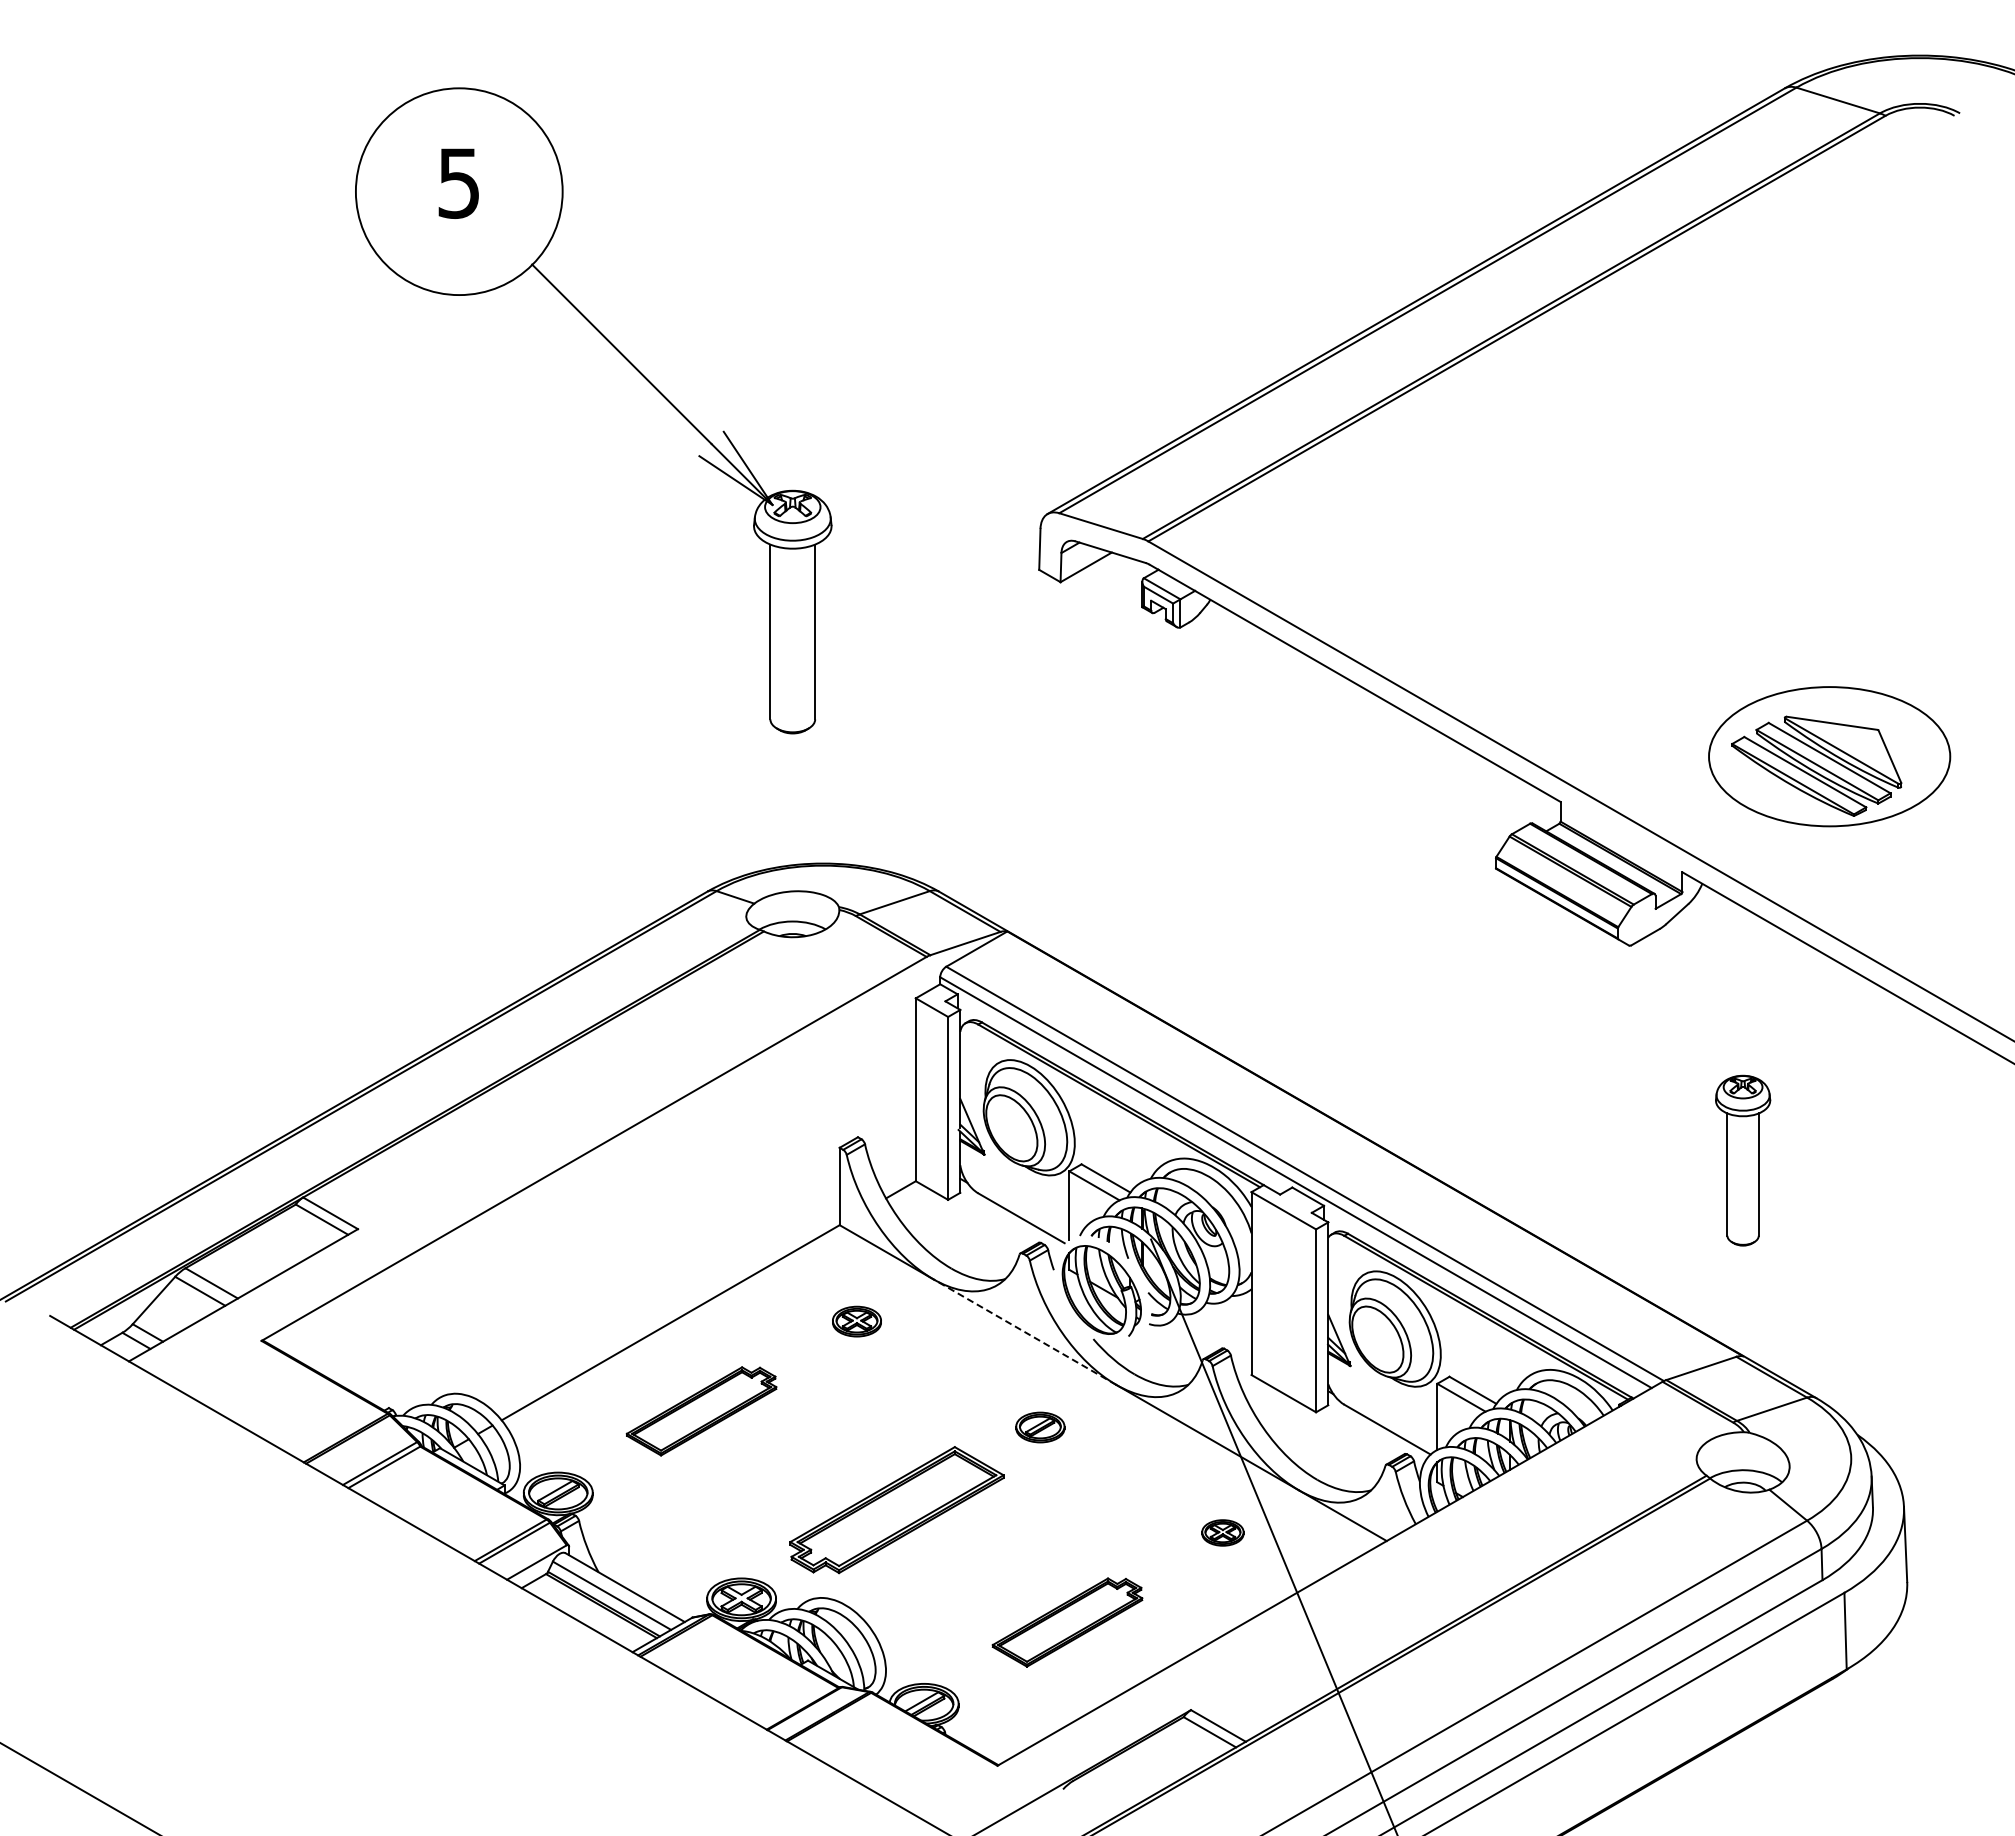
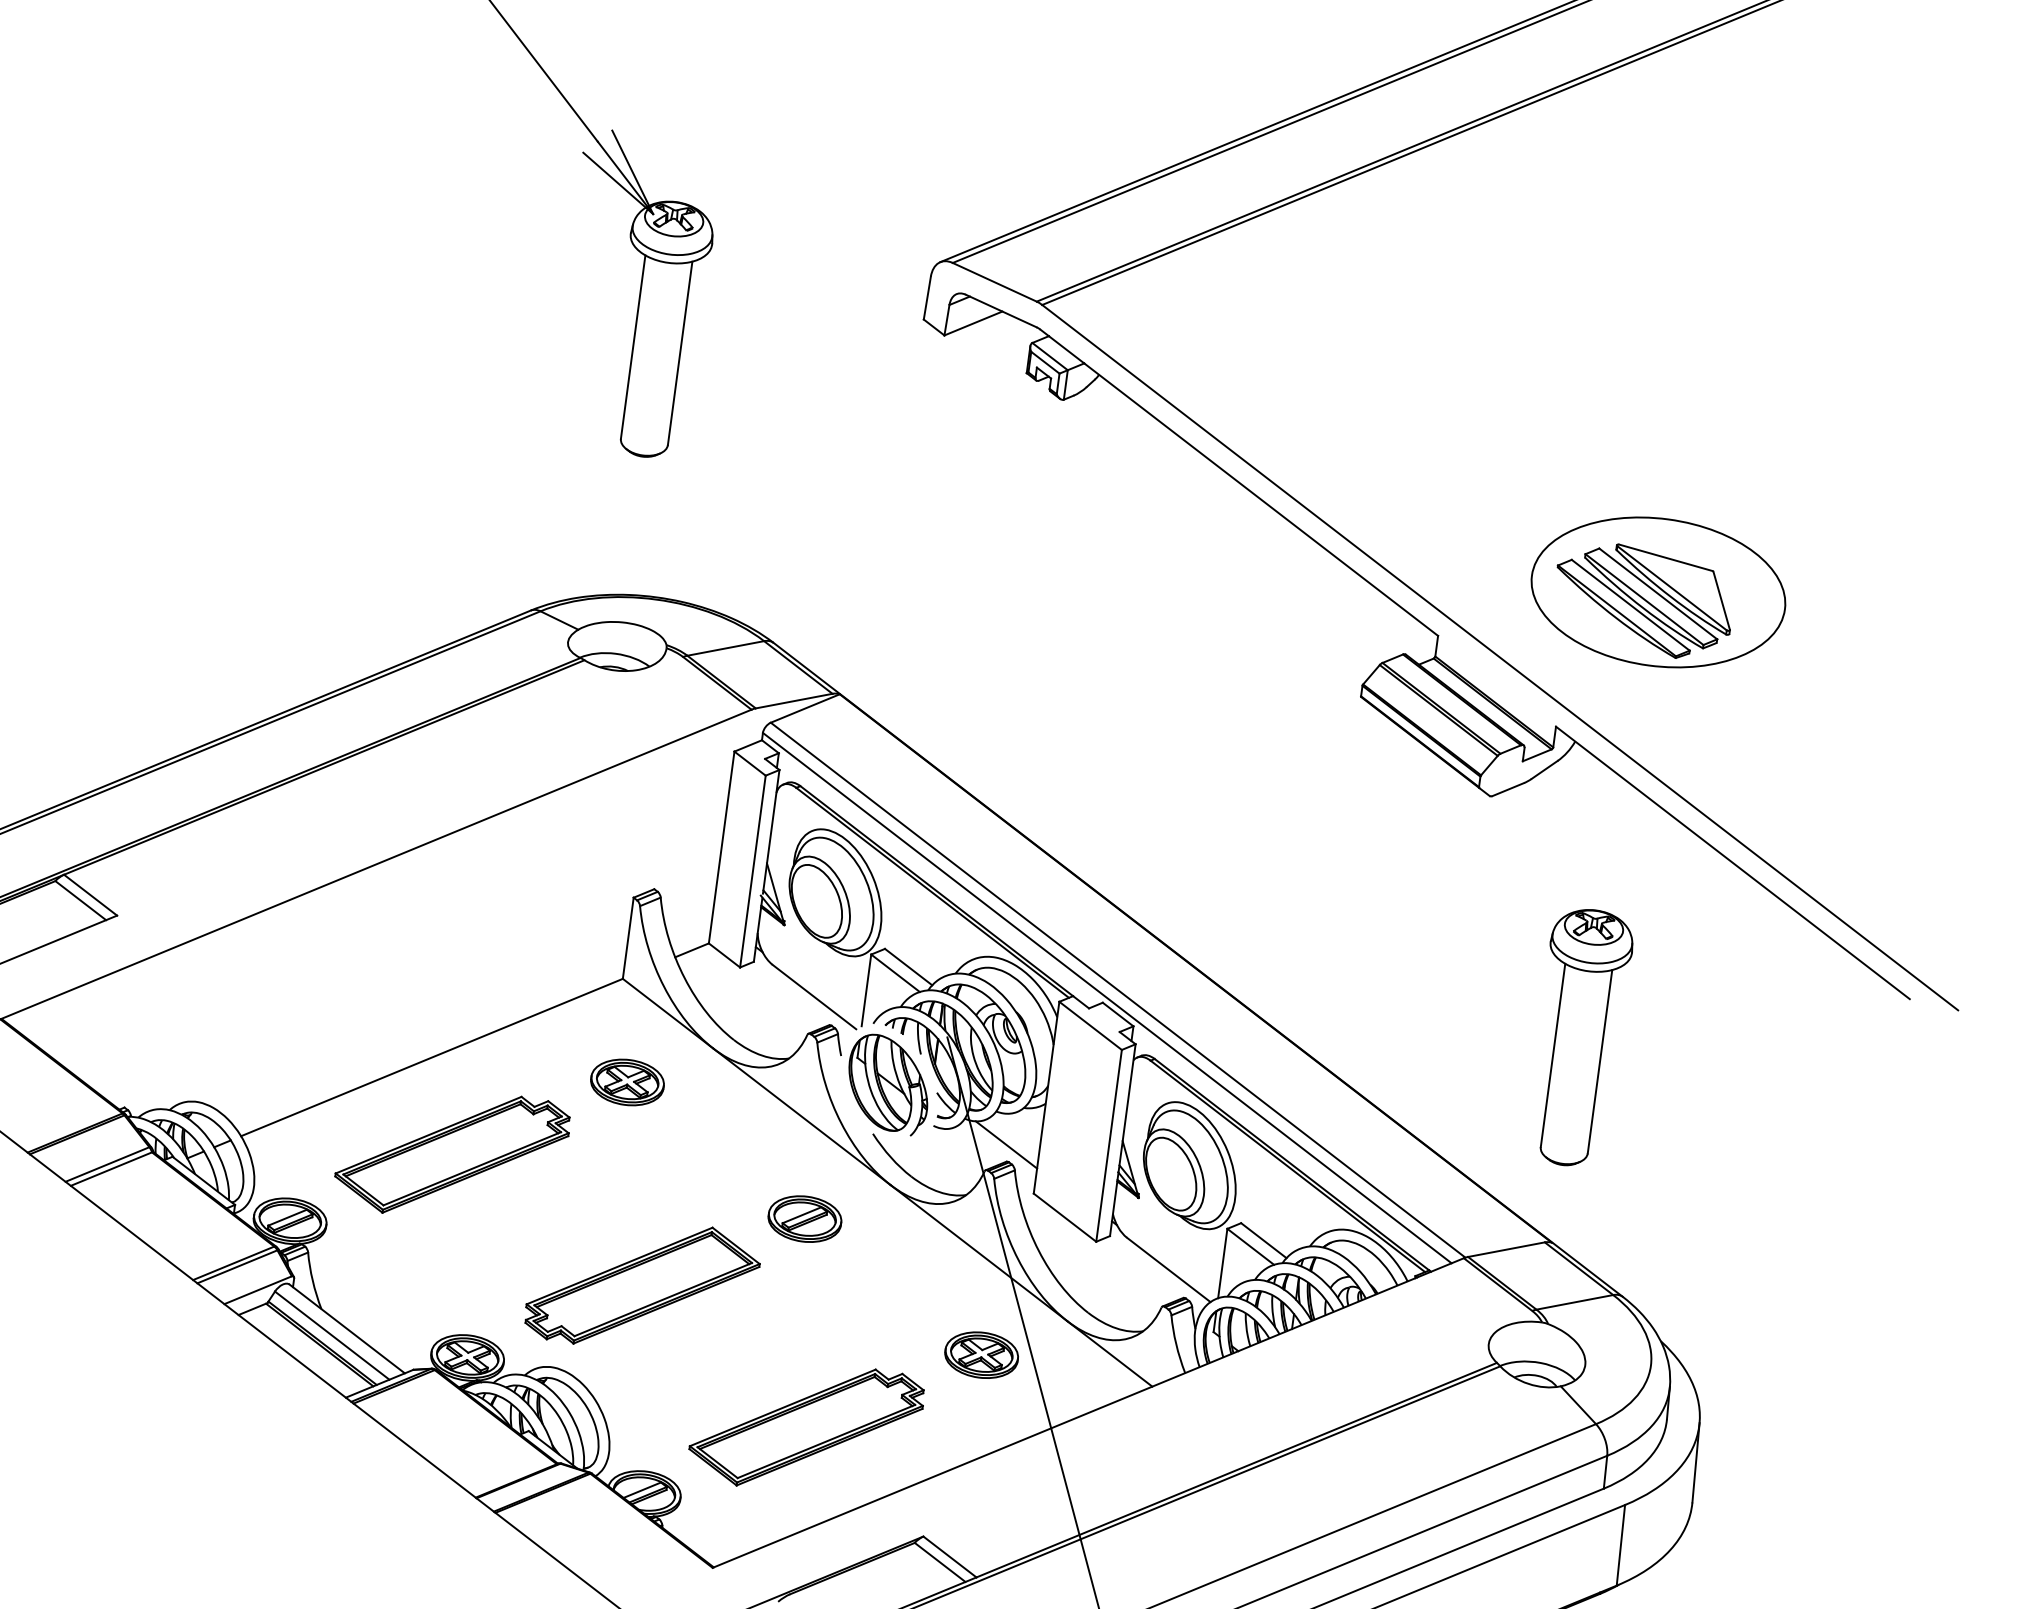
part: (1829, 756) -> (1658, 592), moved
part: (1742, 1160) -> (1578, 1037), size x1.43
part: (856, 1321) -> (626, 1082), size x1.43
line: (1024, 1332) -> (801, 1117), dashed -> solid
line: (1219, 1332) -> (1006, 1144), added
part: (701, 1411) -> (451, 1154), size x1.43
part: (1040, 1427) -> (805, 1219), size x1.43
part: (1222, 1532) -> (981, 1354), size x1.67
part: (1067, 1622) -> (806, 1427), size x1.43

